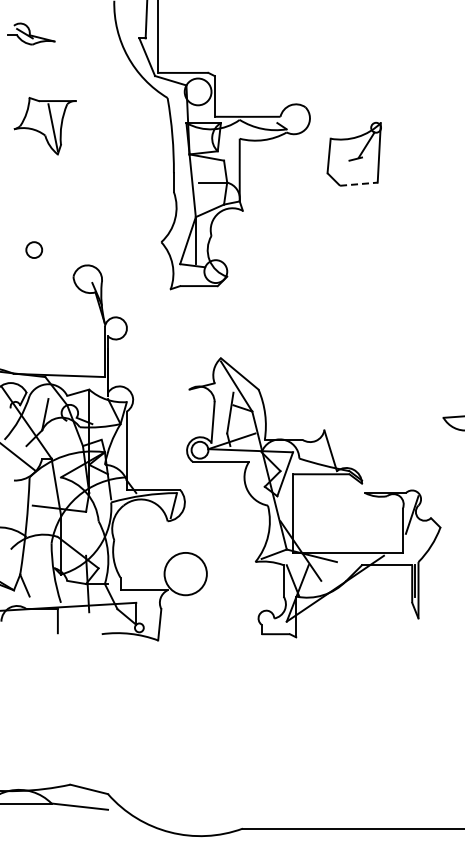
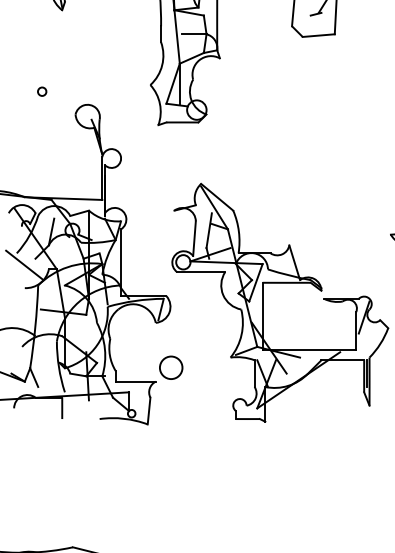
line: (358, 184) -> (318, 35), dashed -> solid
circle: (34, 249) -> (42, 91), size x0.62
circle: (185, 573) -> (170, 367), size x0.62

